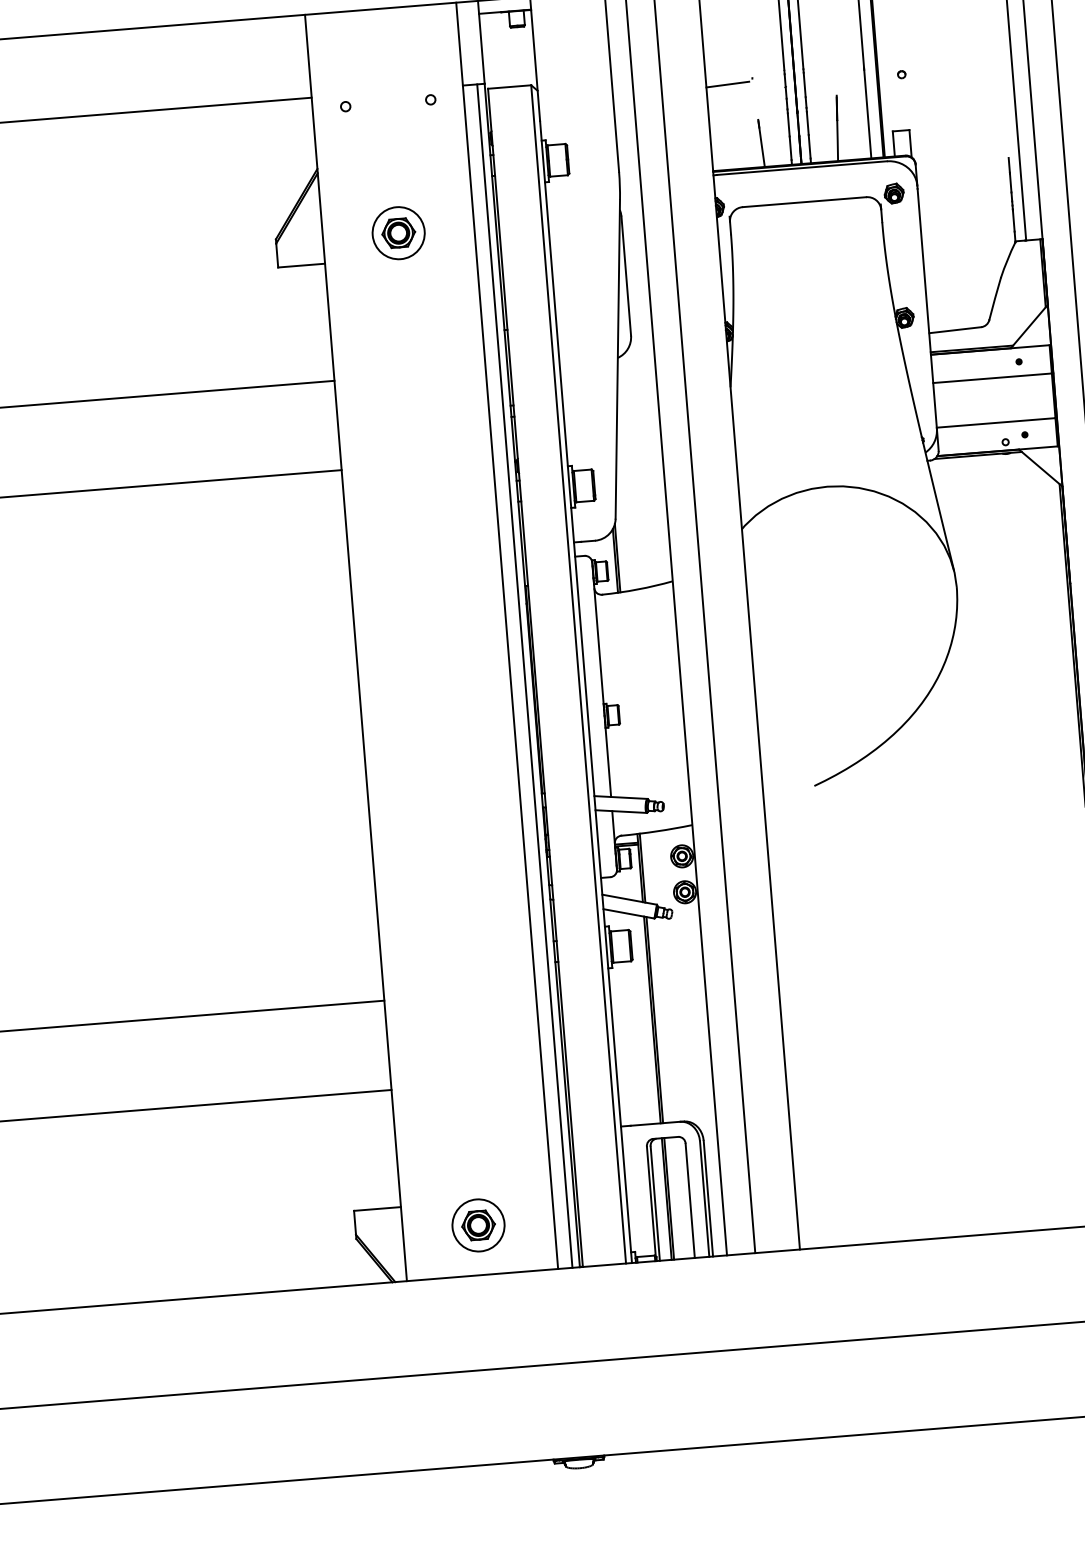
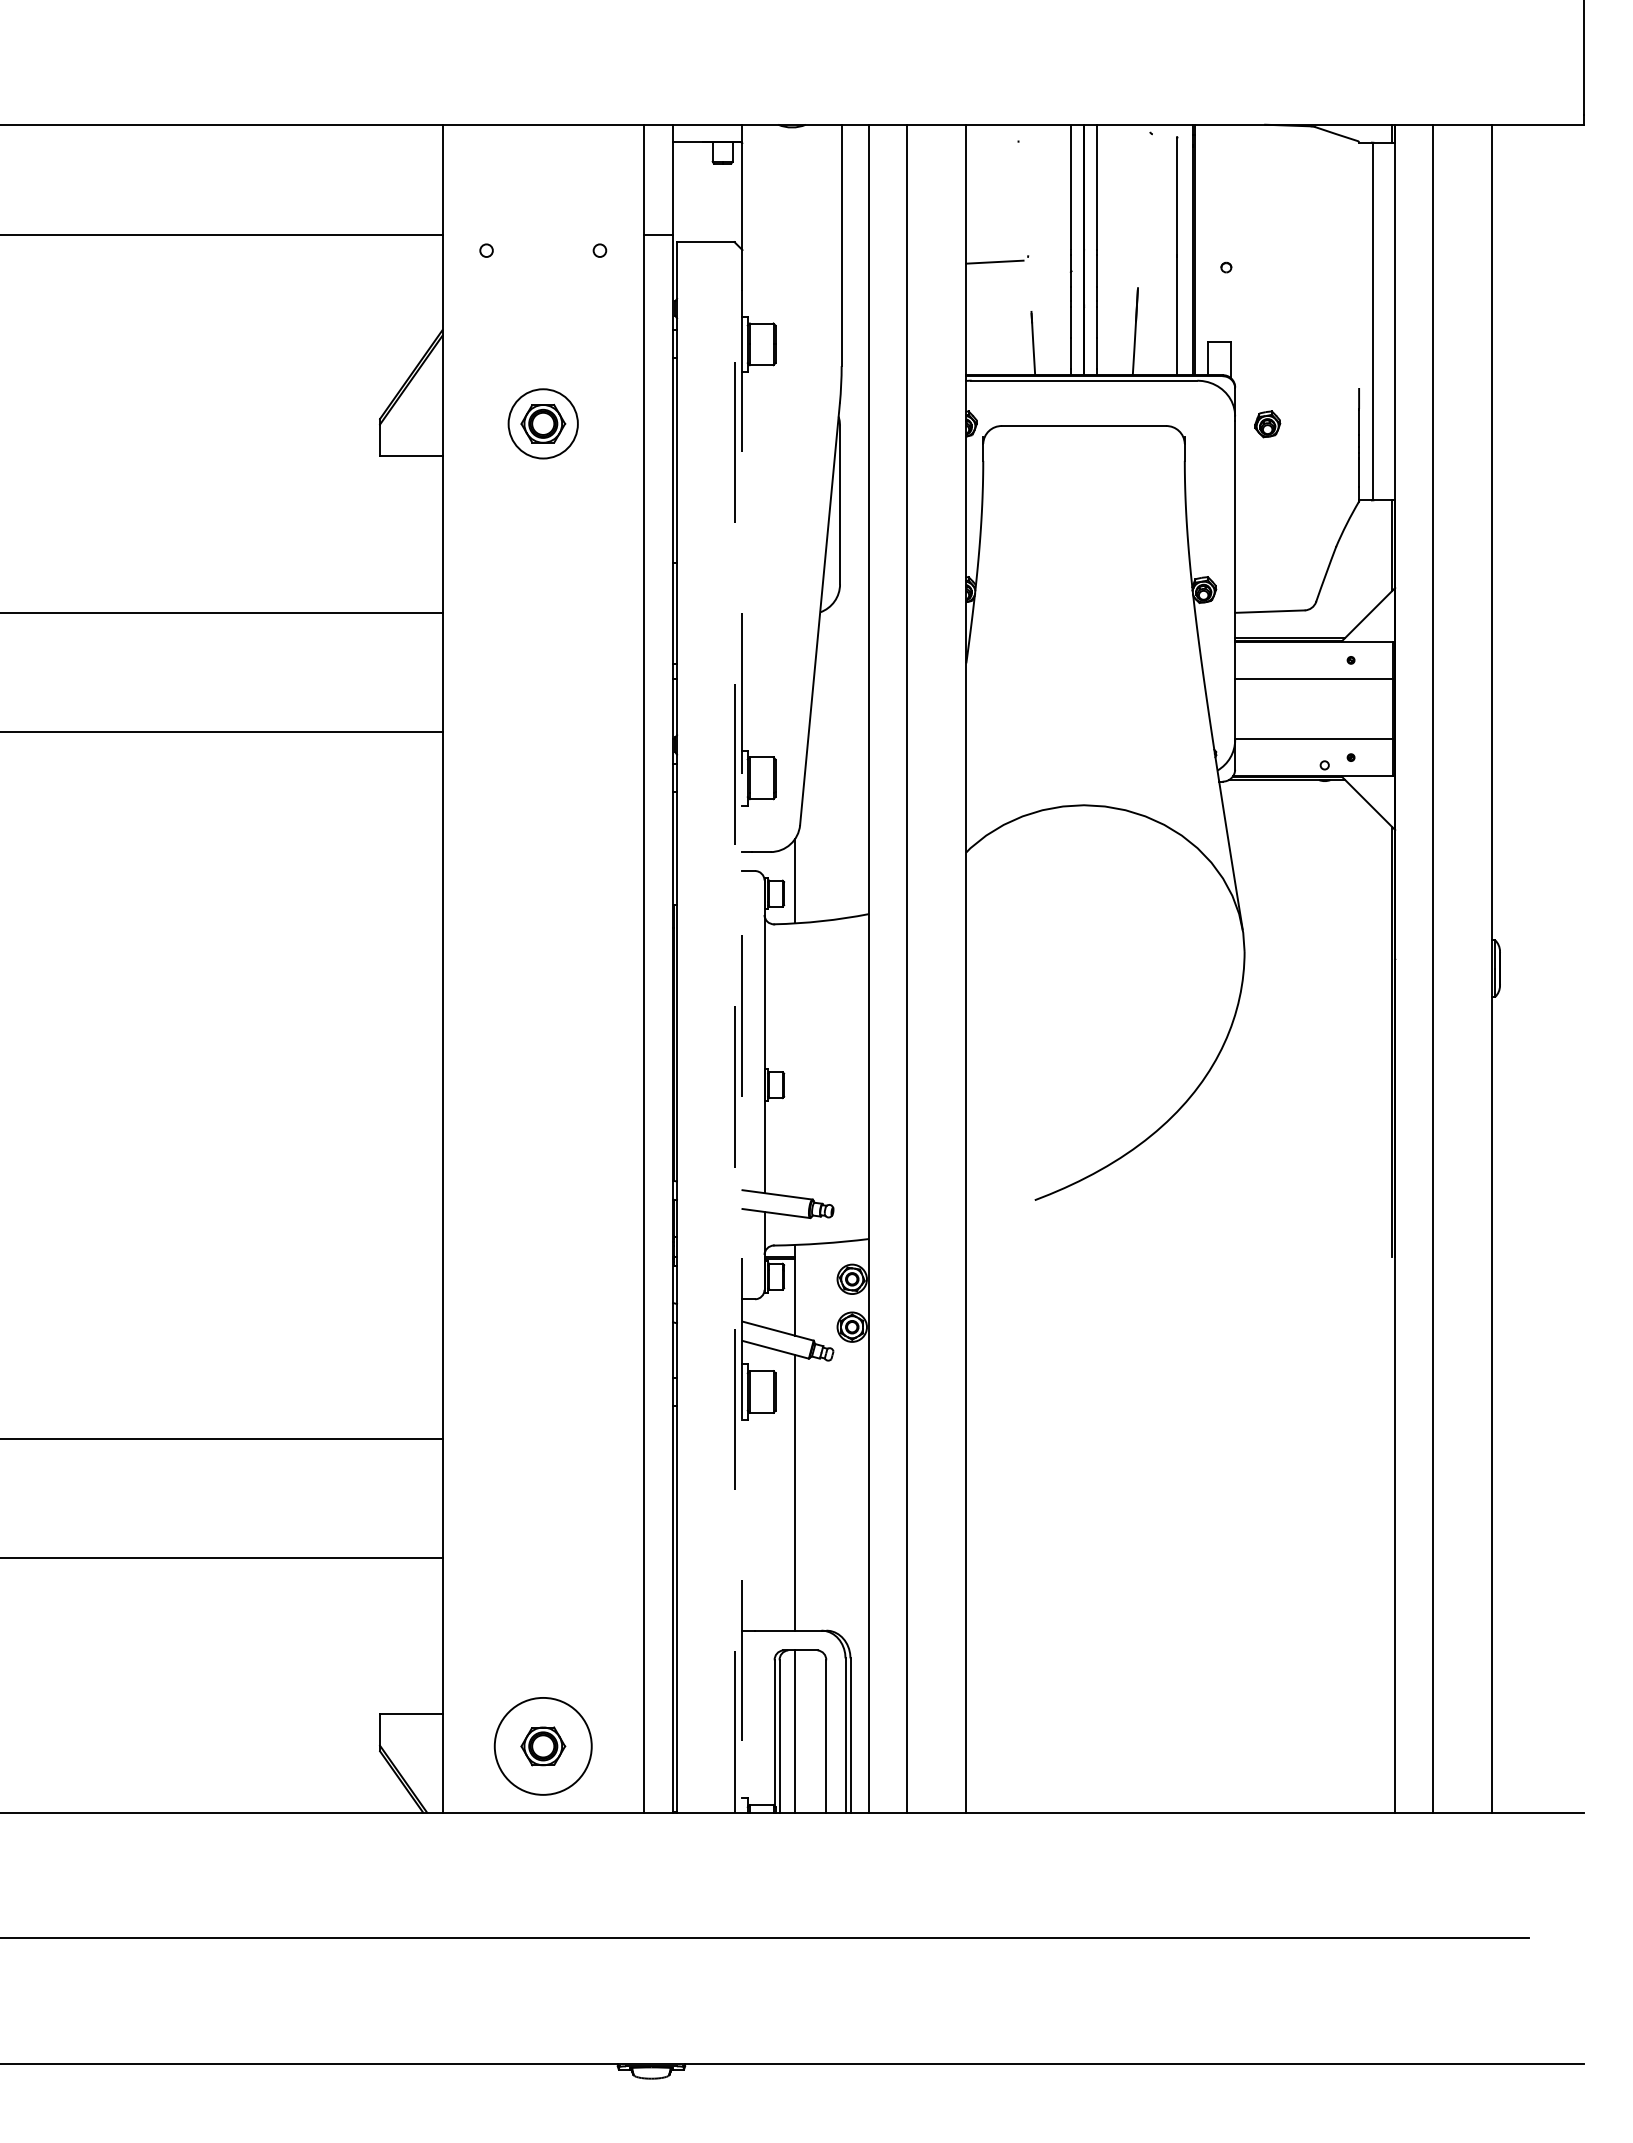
part: (894, 193) -> (1267, 424), moved
line: (617, 558) -> (798, 877), removed
line: (578, 673) -> (734, 1026), solid -> dashed
line: (525, 675) -> (663, 1023), removed
line: (586, 692) -> (742, 1051), solid -> dashed
line: (642, 867) -> (798, 1290), removed
line: (654, 1019) -> (798, 1492), removed
line: (669, 1198) -> (798, 1731), removed
circle: (477, 1225) -> (542, 1746), size x1.4

